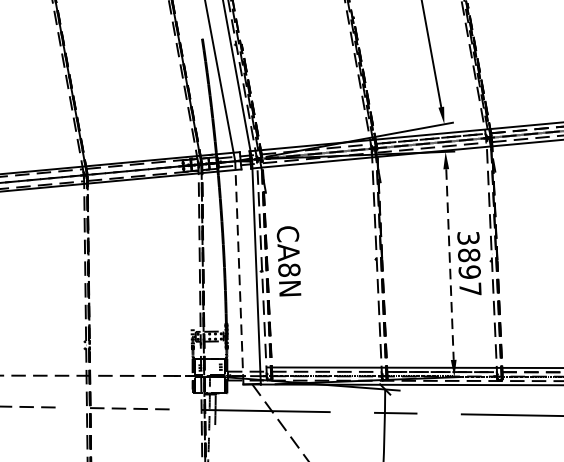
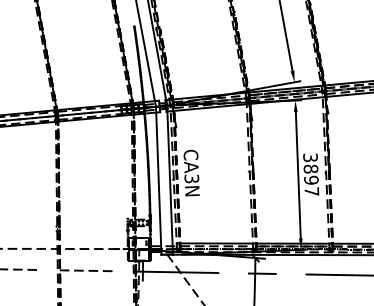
line: (450, 264) -> (298, 175), dashed -> solid
text: (288, 269) -> (191, 178), CA8N -> CA3N
line: (238, 272) -> (158, 180), dashed -> solid

